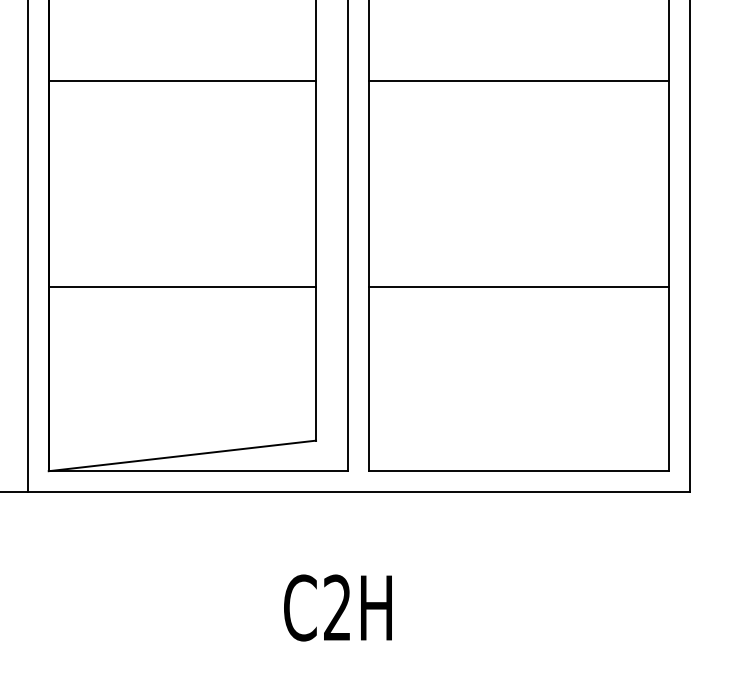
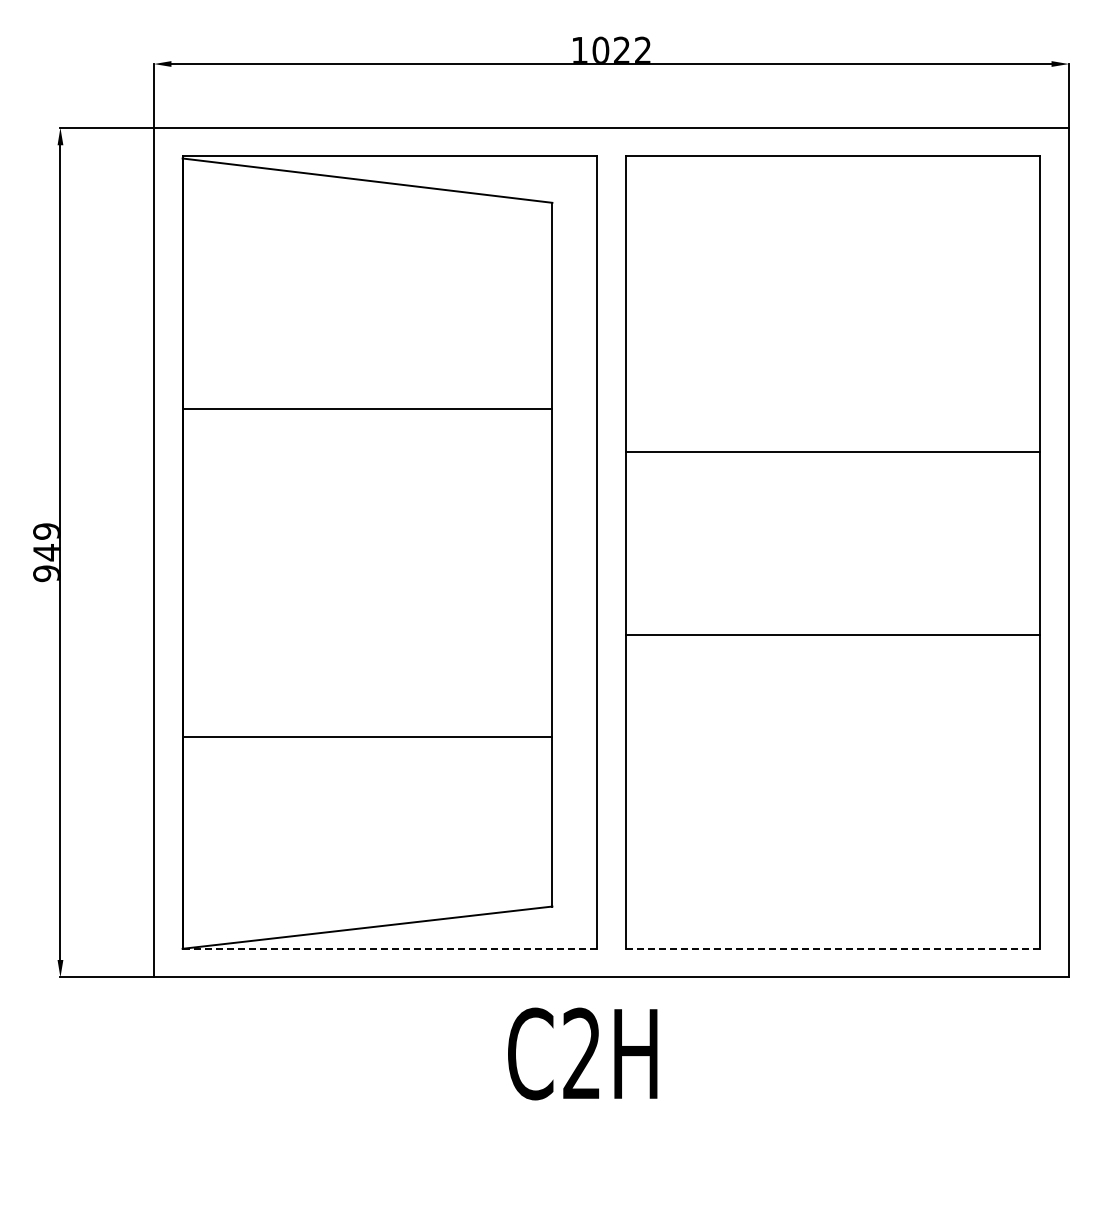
line: (518, 80) -> (832, 451), moved
line: (182, 287) -> (367, 737), moved
line: (518, 287) -> (832, 635), moved
line: (199, 470) -> (390, 948), solid -> dashed
line: (519, 470) -> (833, 948), solid -> dashed
text: (337, 607) -> (582, 1053), moved

